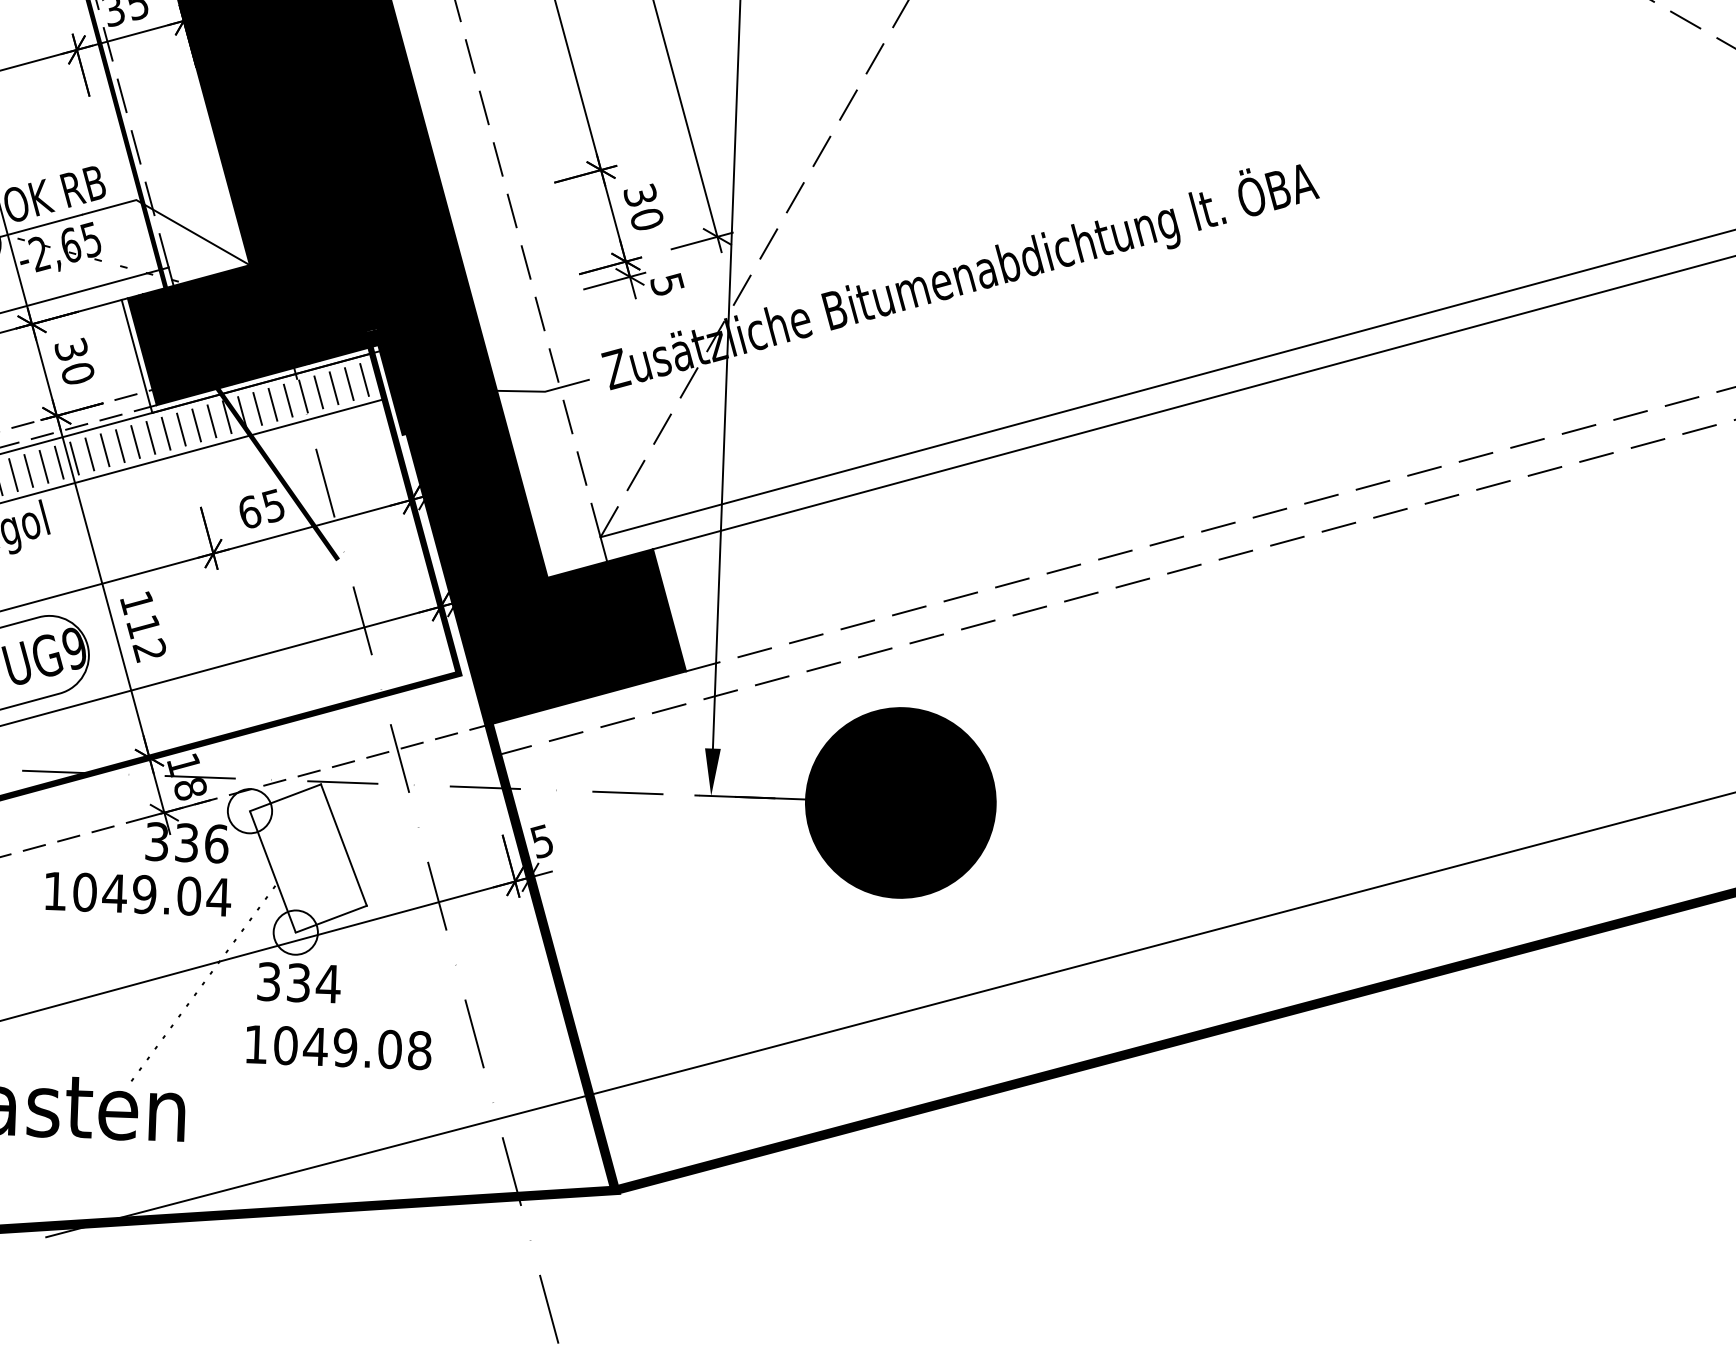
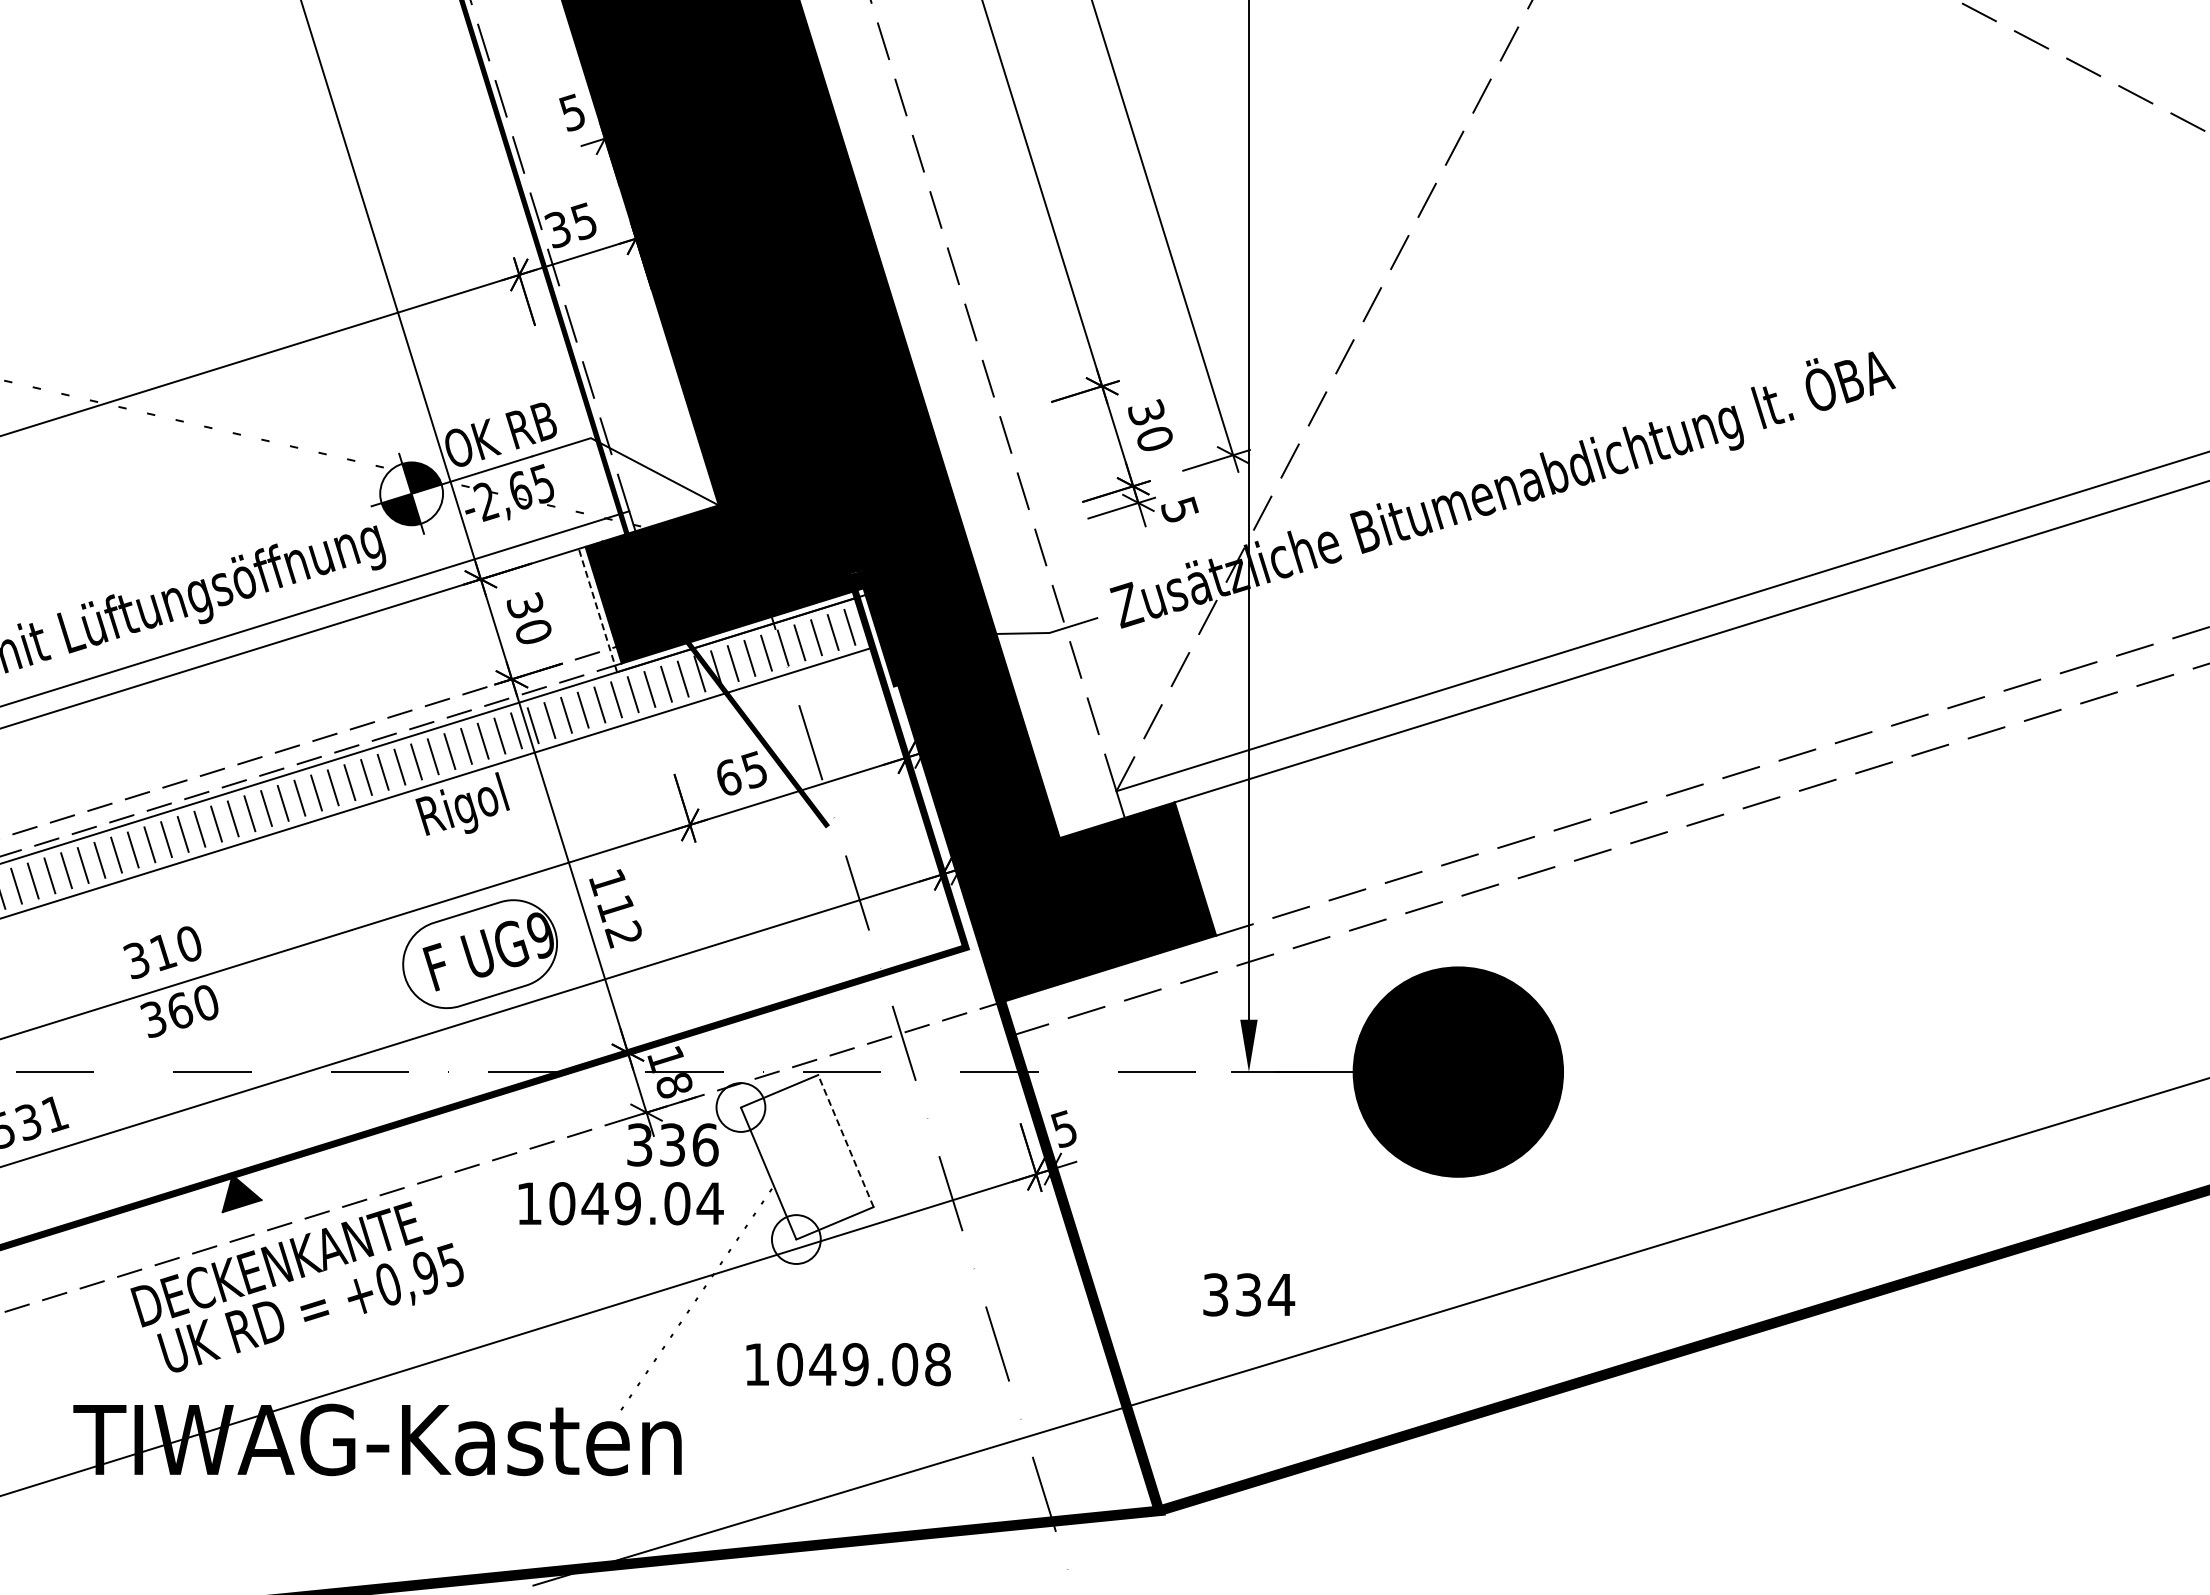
line: (136, 356) -> (597, 610), solid -> dashed
line: (343, 845) -> (845, 1141), solid -> dashed
text: (299, 982) -> (1249, 1294), moved

